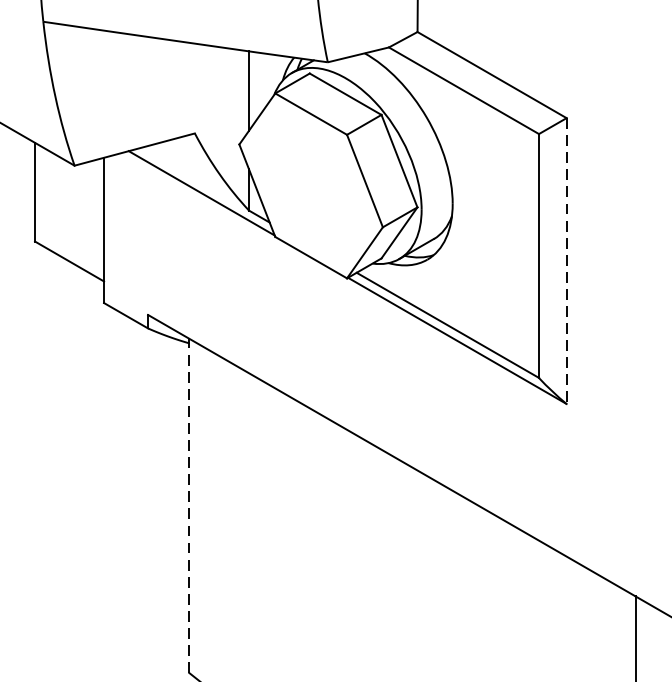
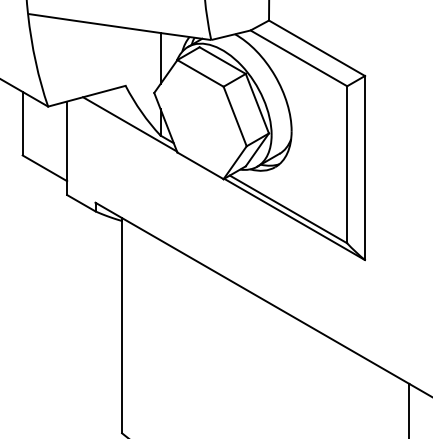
line: (567, 261) -> (365, 168), dashed -> solid
line: (190, 507) -> (122, 326), dashed -> solid

